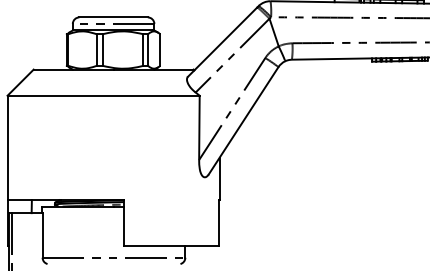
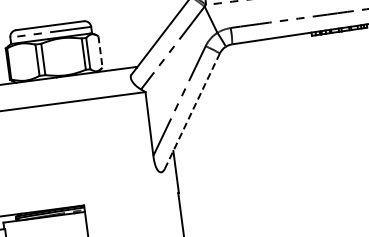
line: (160, 50) -> (100, 52), solid -> dashed
line: (243, 120) -> (192, 110), solid -> dashed

